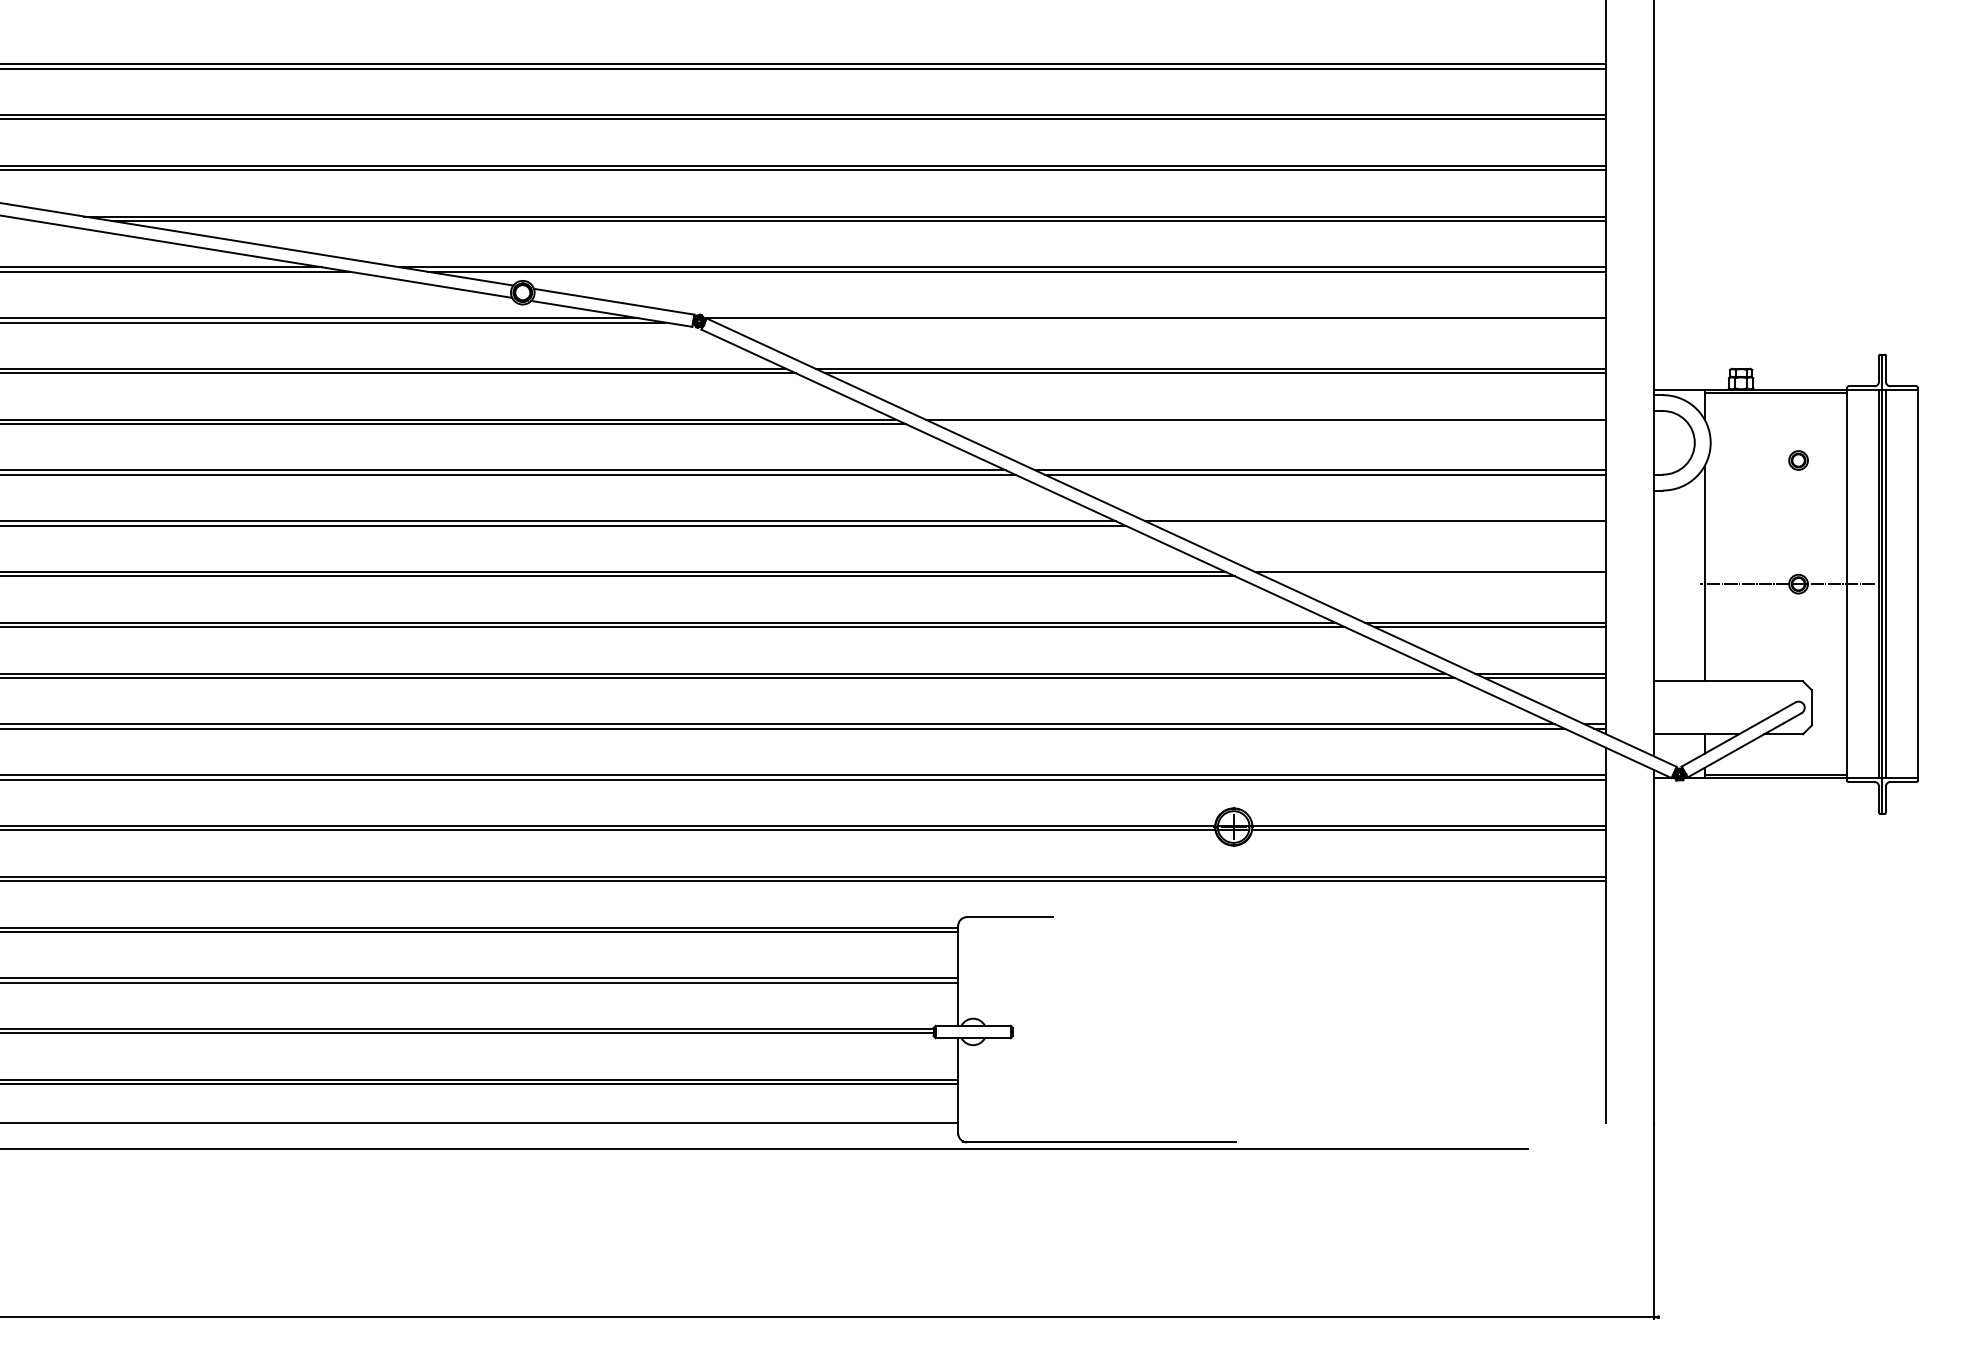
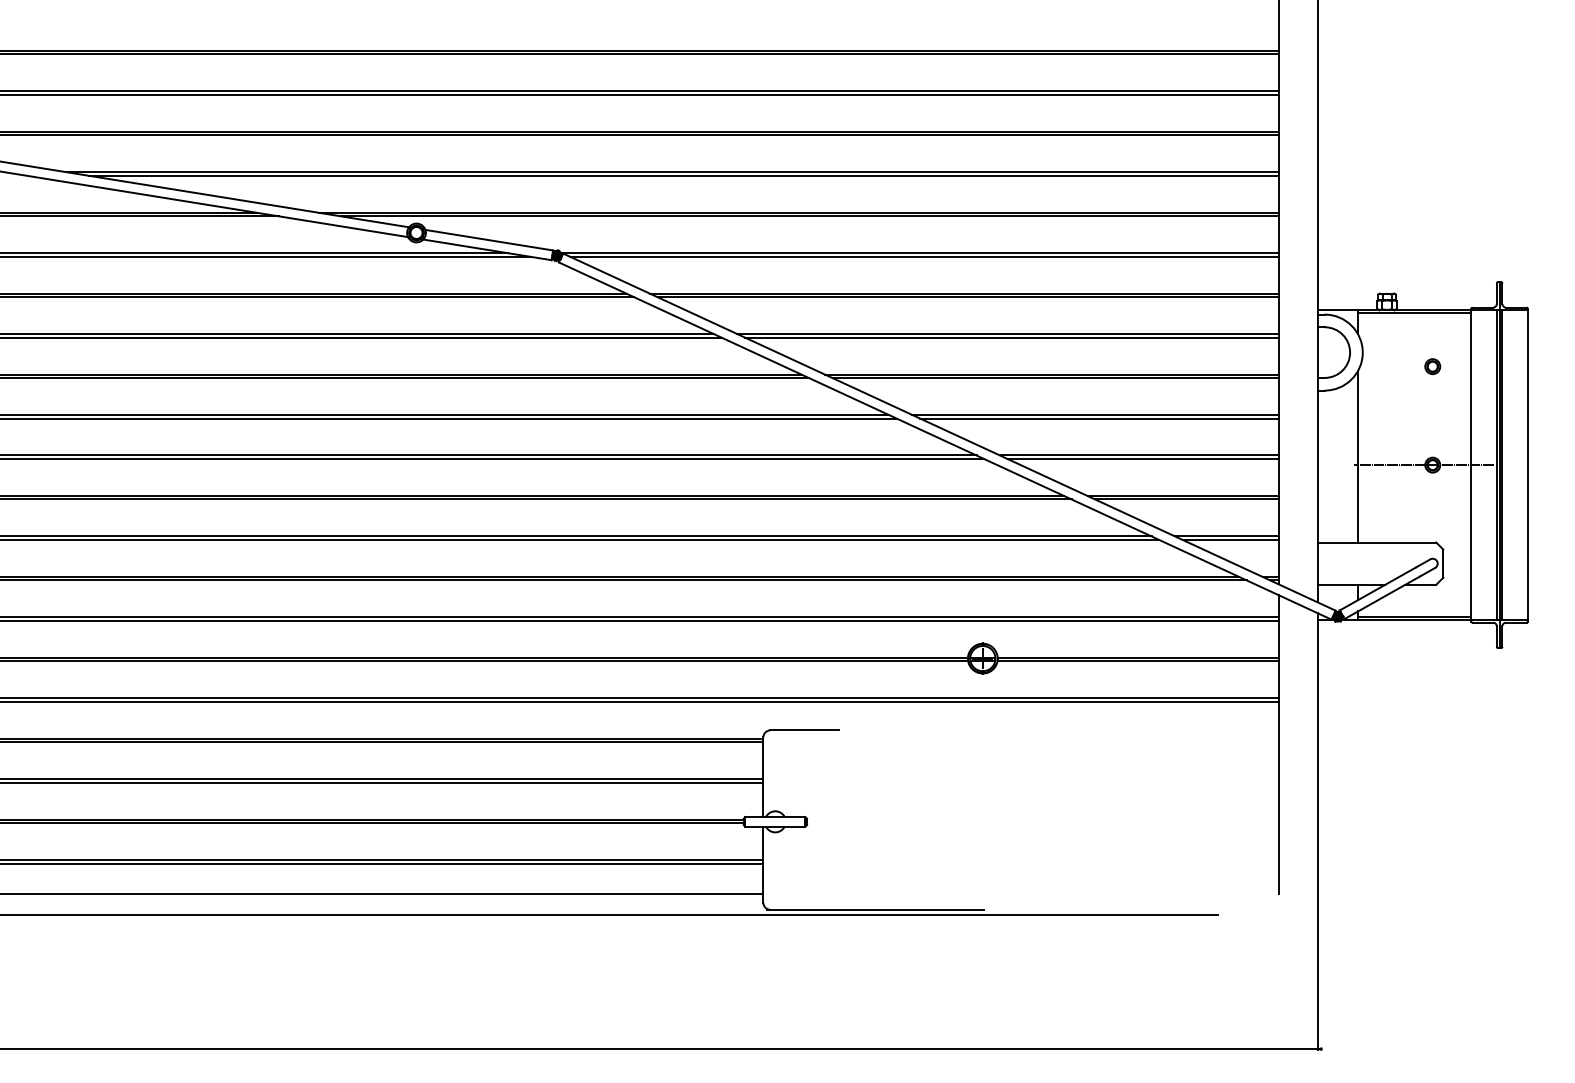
line: (1160, 322) -> (924, 256), added
line: (1270, 423) -> (1012, 337), added
line: (1380, 525) -> (1099, 418), added
line: (1435, 577) -> (1143, 459), added

